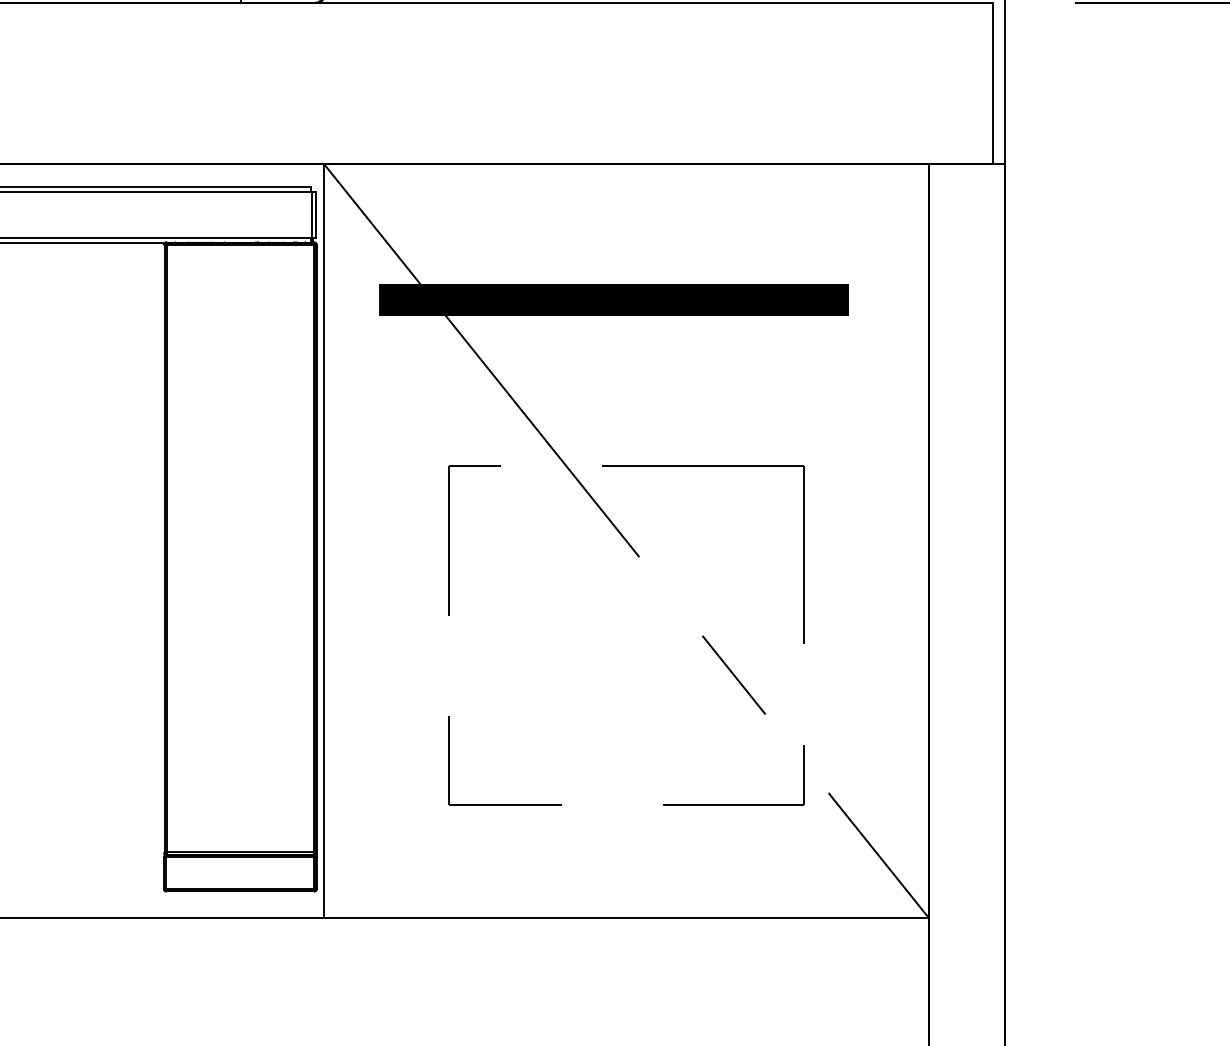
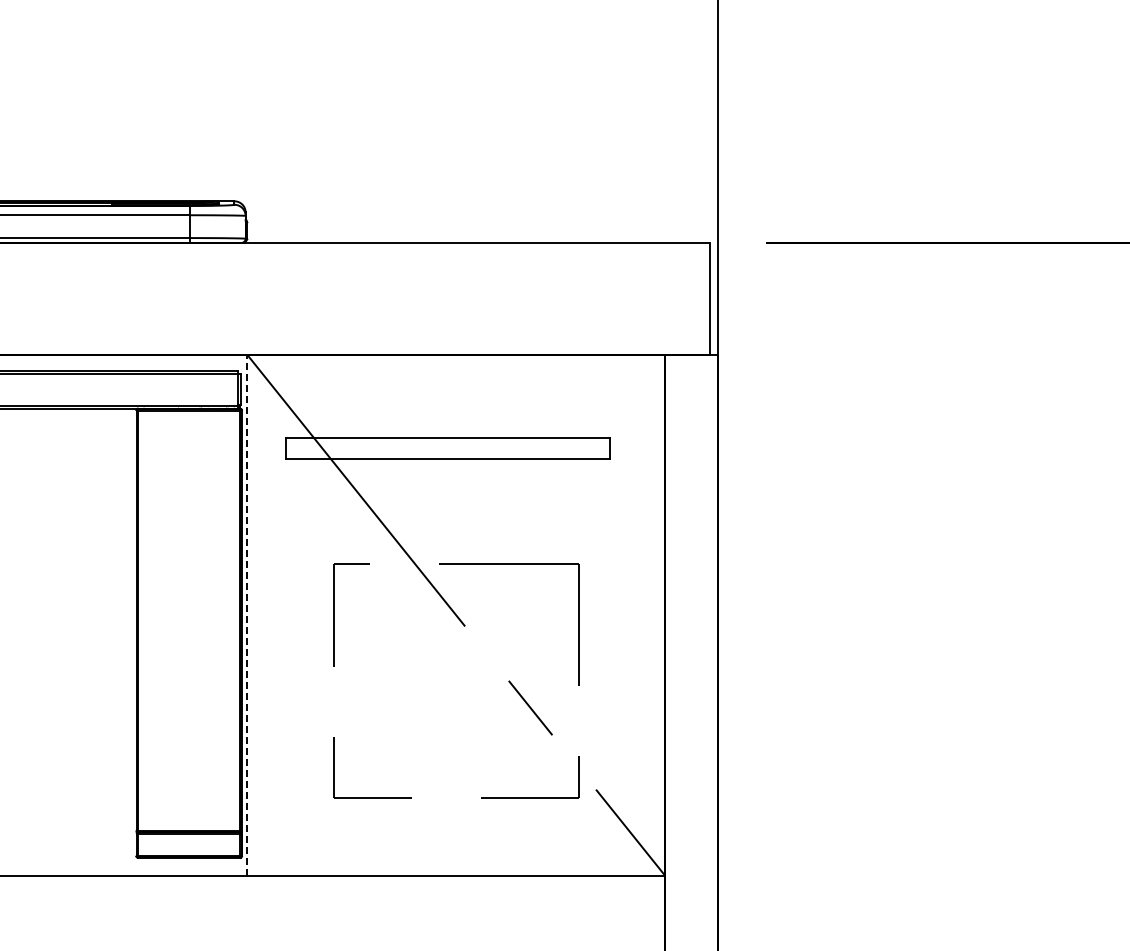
hatch: (613, 299) -> (447, 448), removed
line: (324, 541) -> (247, 615), solid -> dashed

